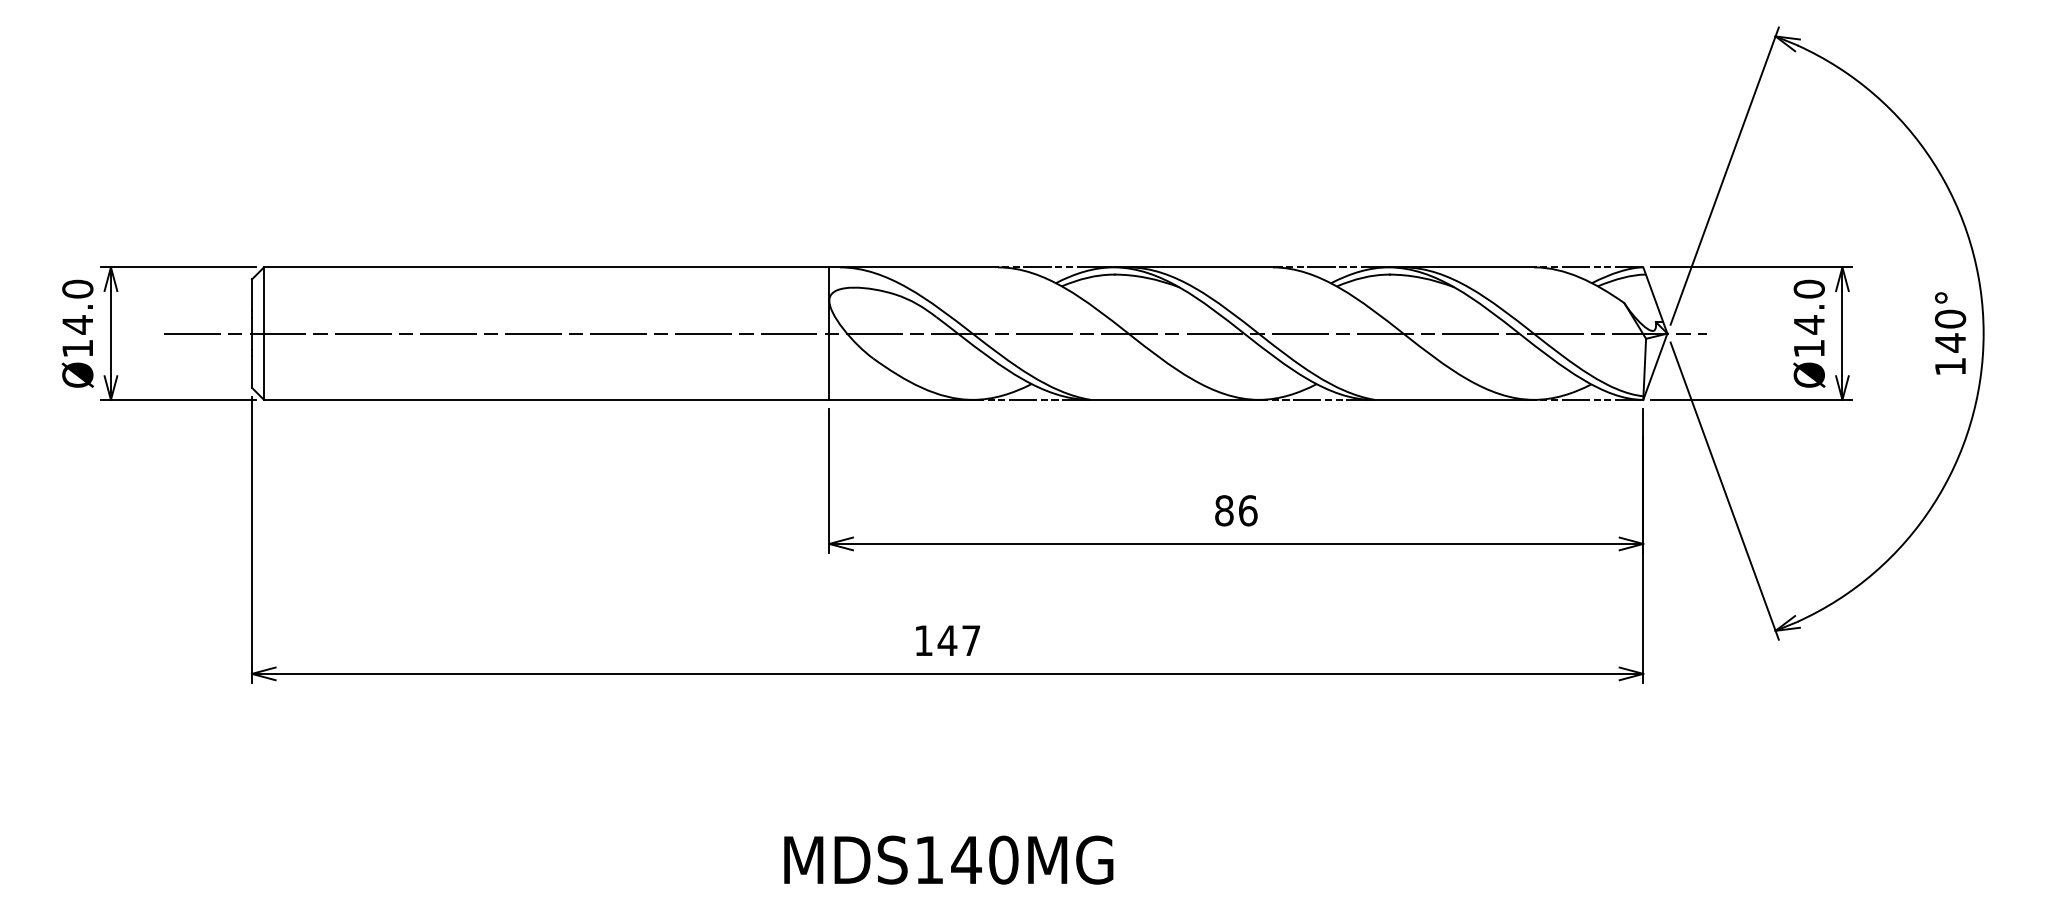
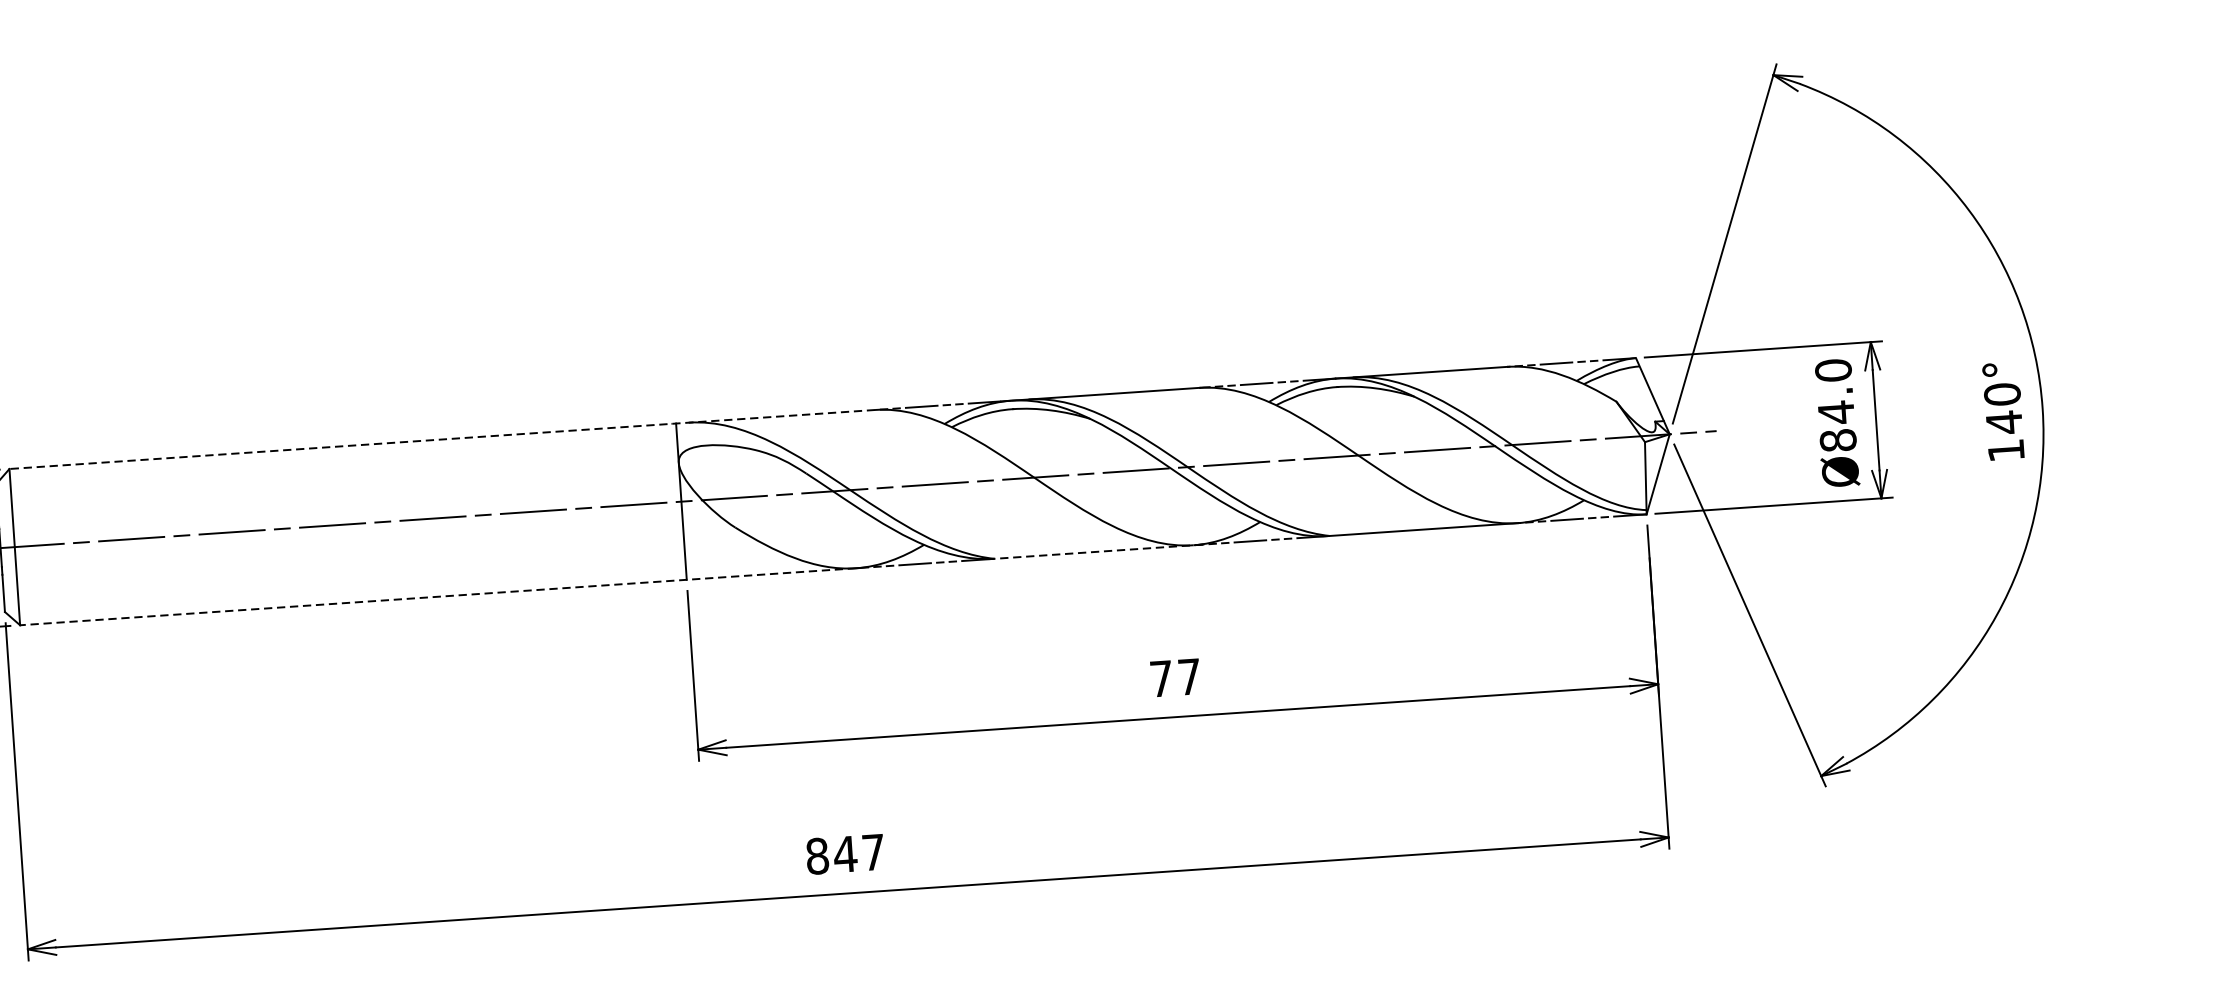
line: (630, 267) -> (441, 439), solid -> dashed
text: (1808, 348) -> (1837, 440), Ø14.0 -> Ø84.0
line: (617, 399) -> (436, 596), solid -> dashed
line: (1178, 399) -> (1098, 551), solid -> dashed
text: (1236, 510) -> (1175, 677), 86 -> 77
text: (923, 640) -> (817, 855), 147 -> 847

